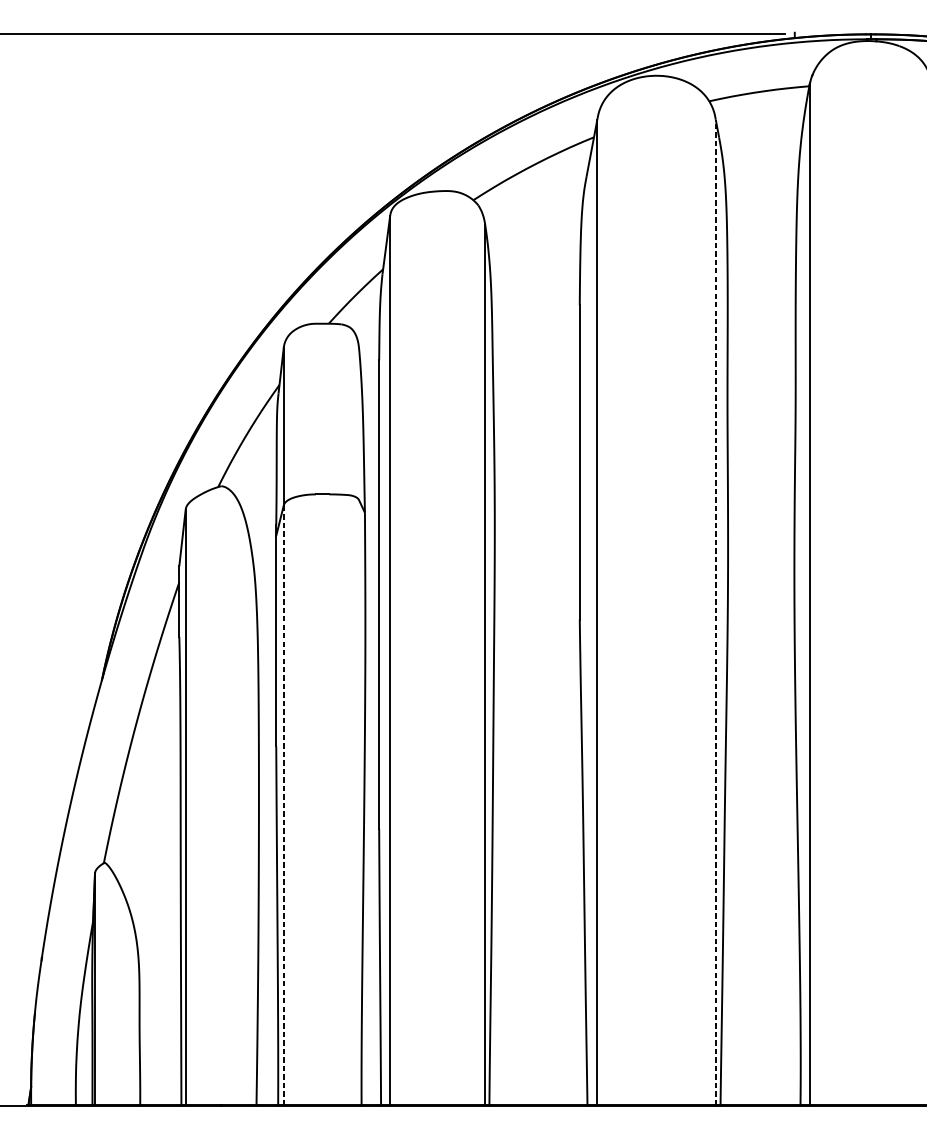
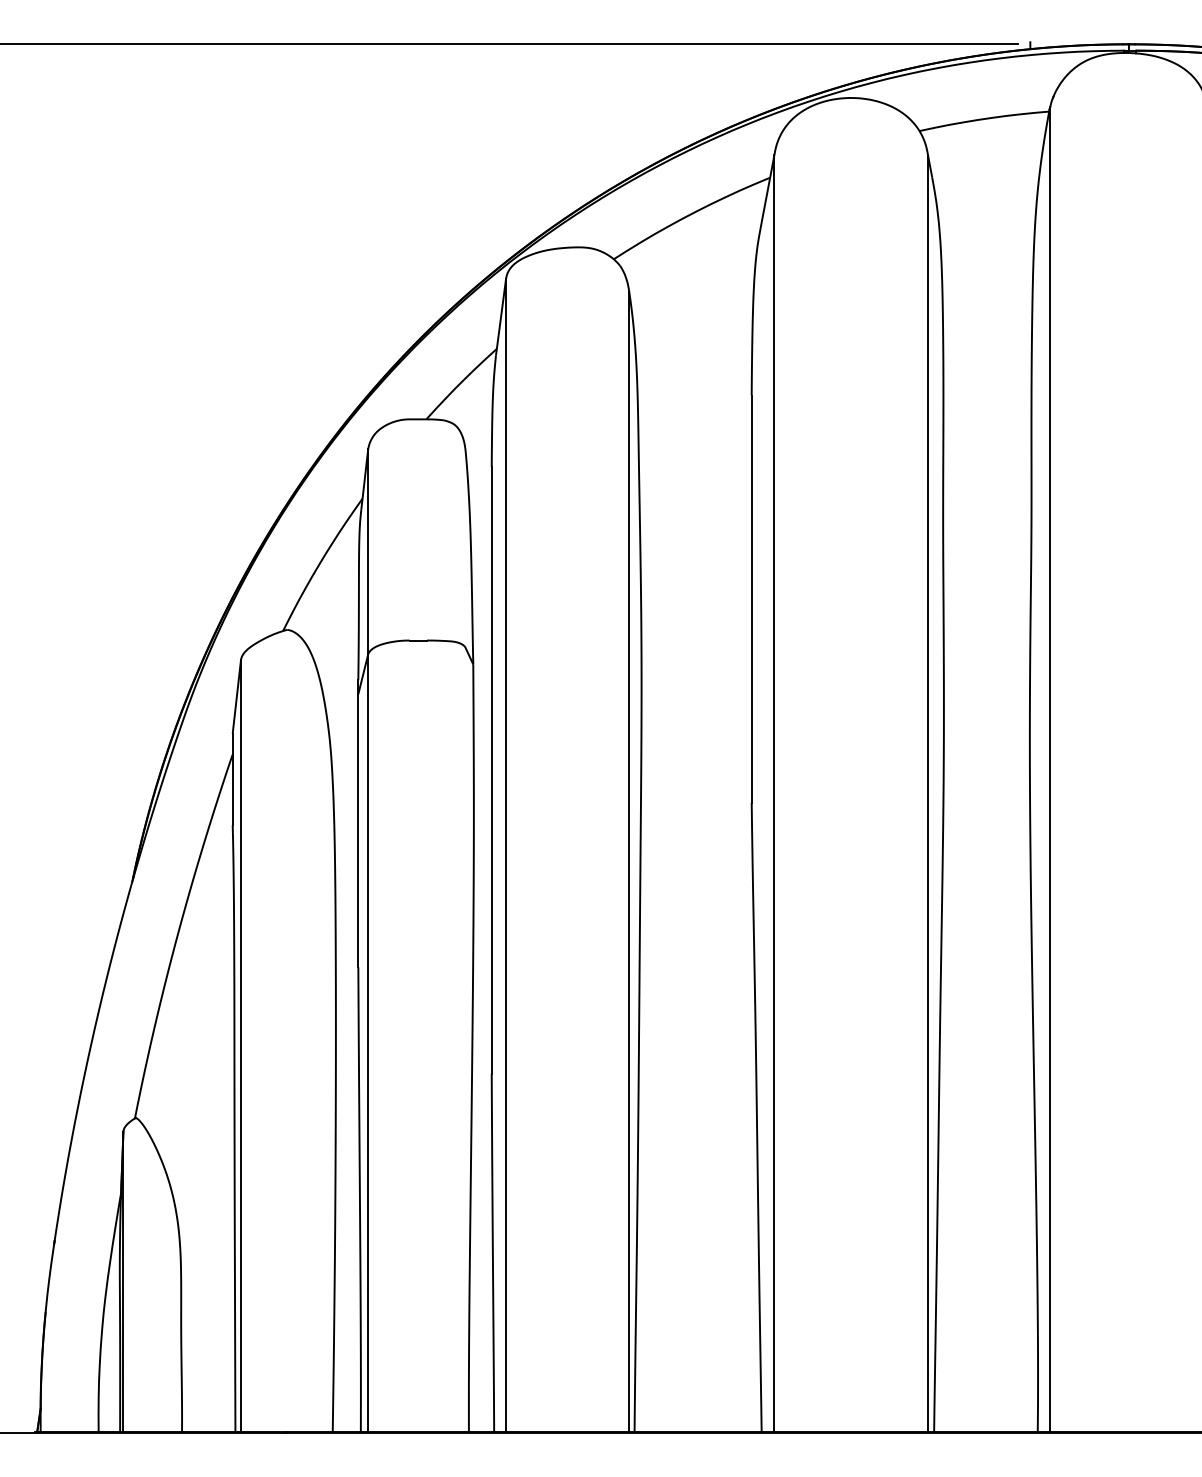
line: (715, 612) -> (927, 793), dashed -> solid
line: (284, 805) -> (368, 1043), dashed -> solid

